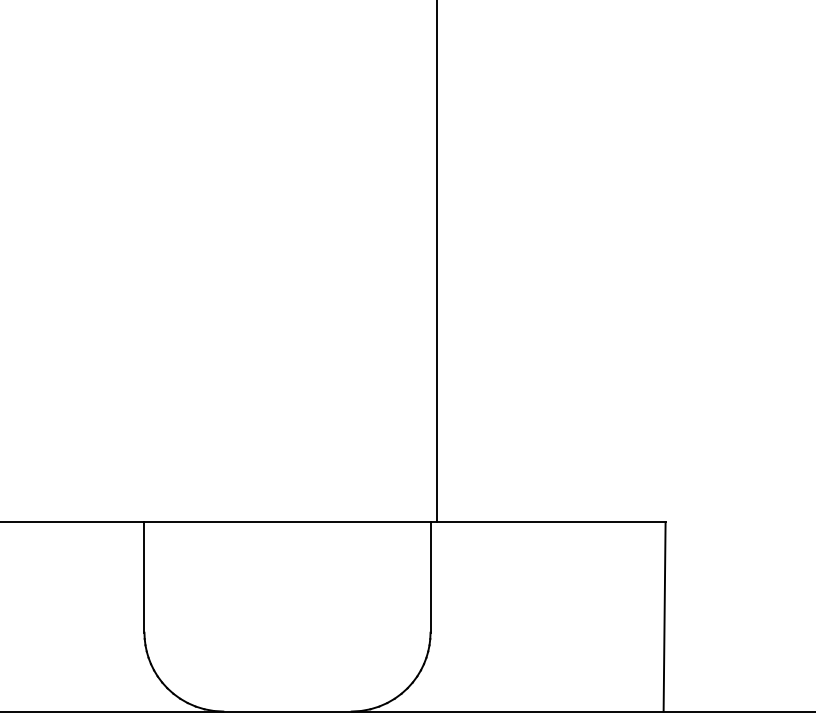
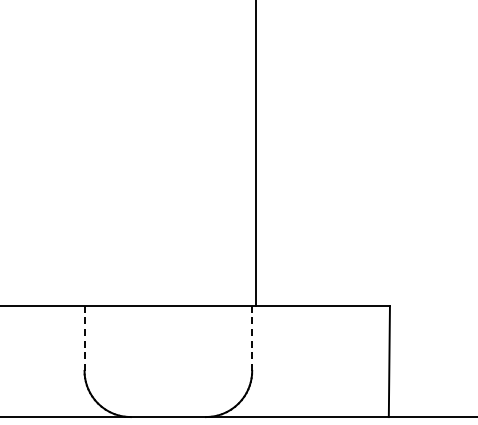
line: (144, 577) -> (84, 338), solid -> dashed
line: (431, 577) -> (252, 338), solid -> dashed

